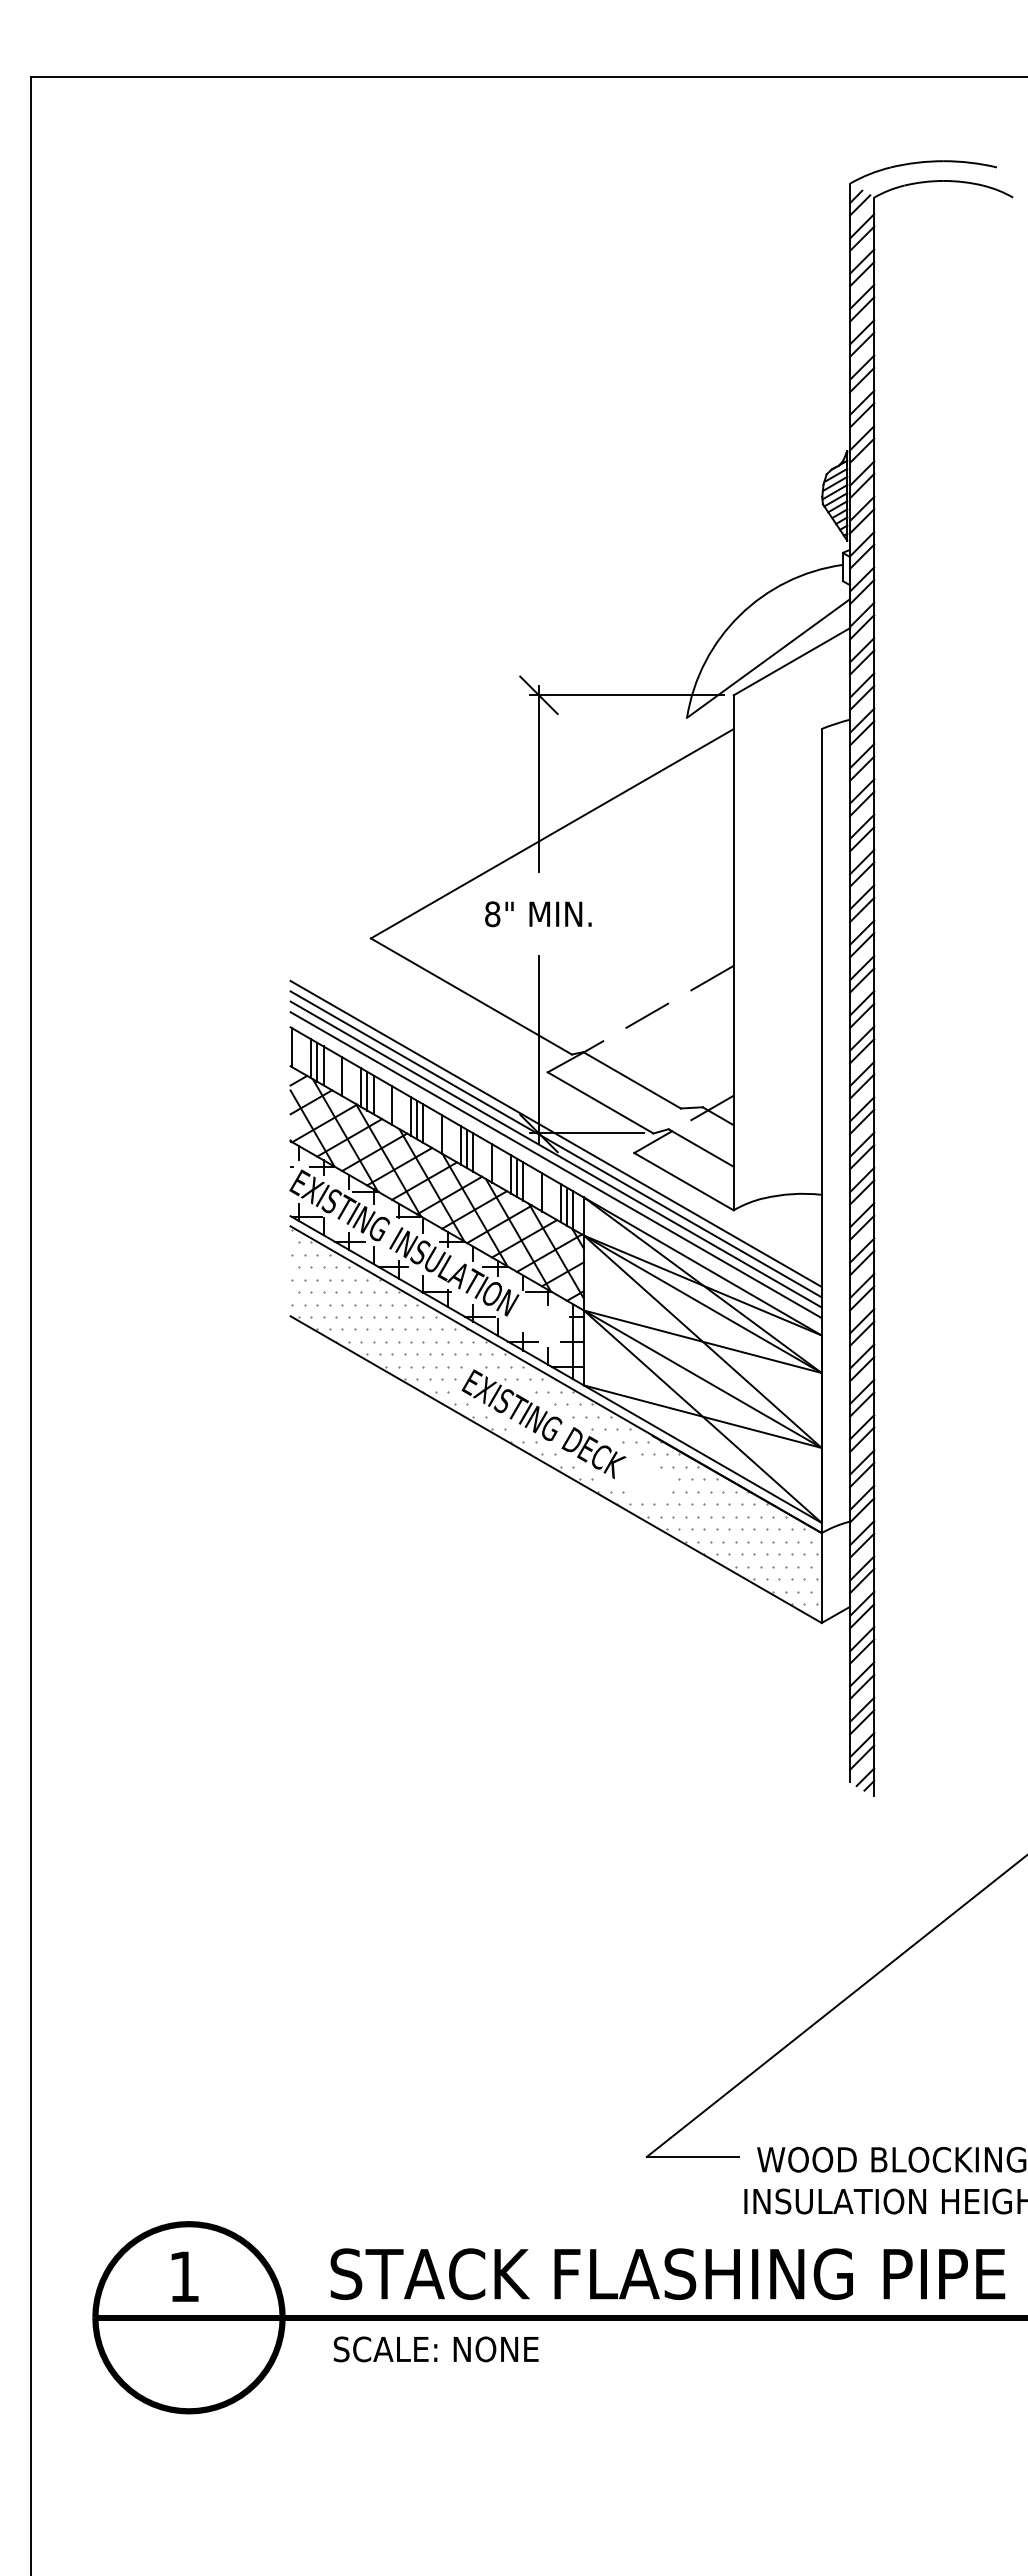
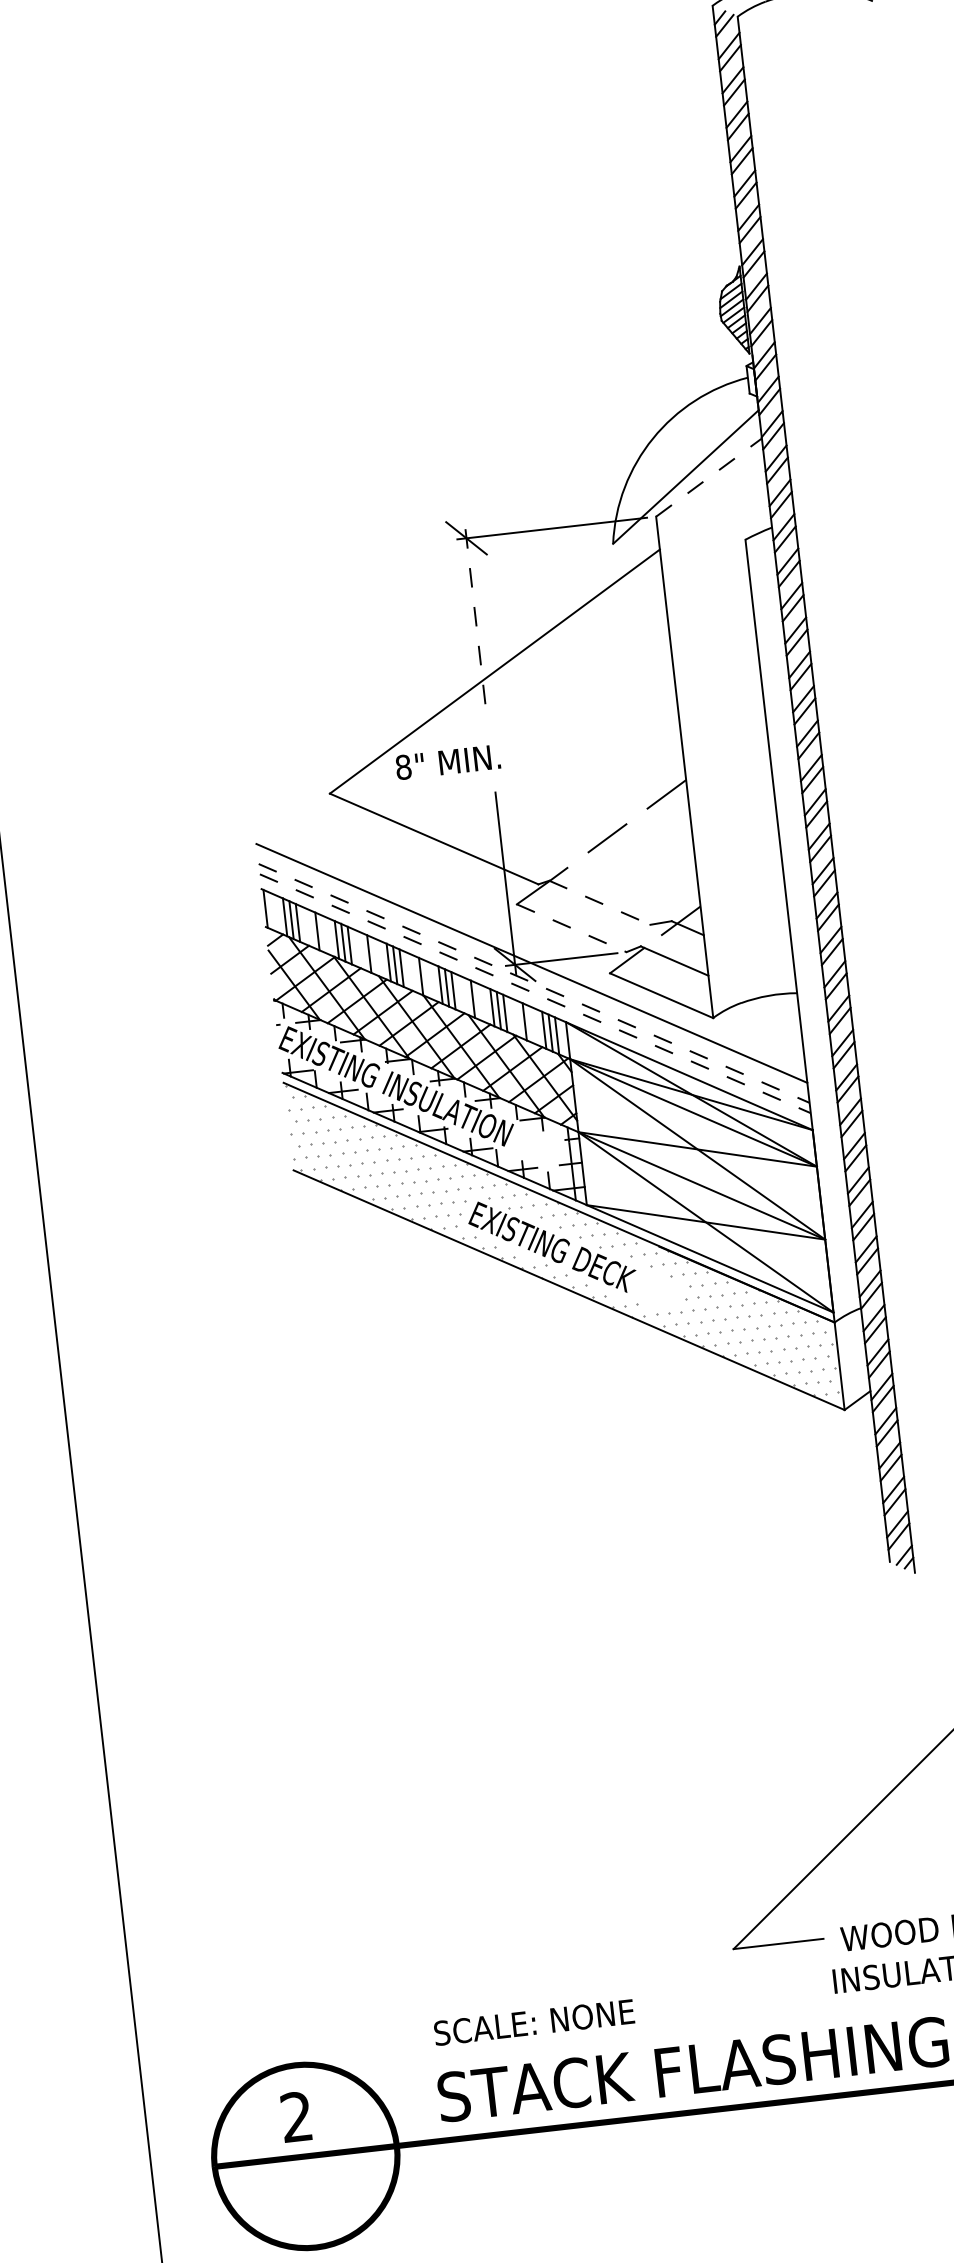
line: (792, 661) -> (709, 477), solid -> dashed
line: (538, 779) -> (475, 620), solid -> dashed
text: (538, 914) -> (448, 762), moved
line: (632, 1080) -> (600, 902), solid -> dashed
line: (601, 1103) -> (572, 928), solid -> dashed
line: (555, 1144) -> (532, 973), removed
line: (556, 1154) -> (534, 983), solid -> dashed
line: (556, 1165) -> (535, 994), solid -> dashed
text: (183, 2276) -> (295, 2116), 1 -> 2
text: (435, 2349) -> (533, 2022), moved

